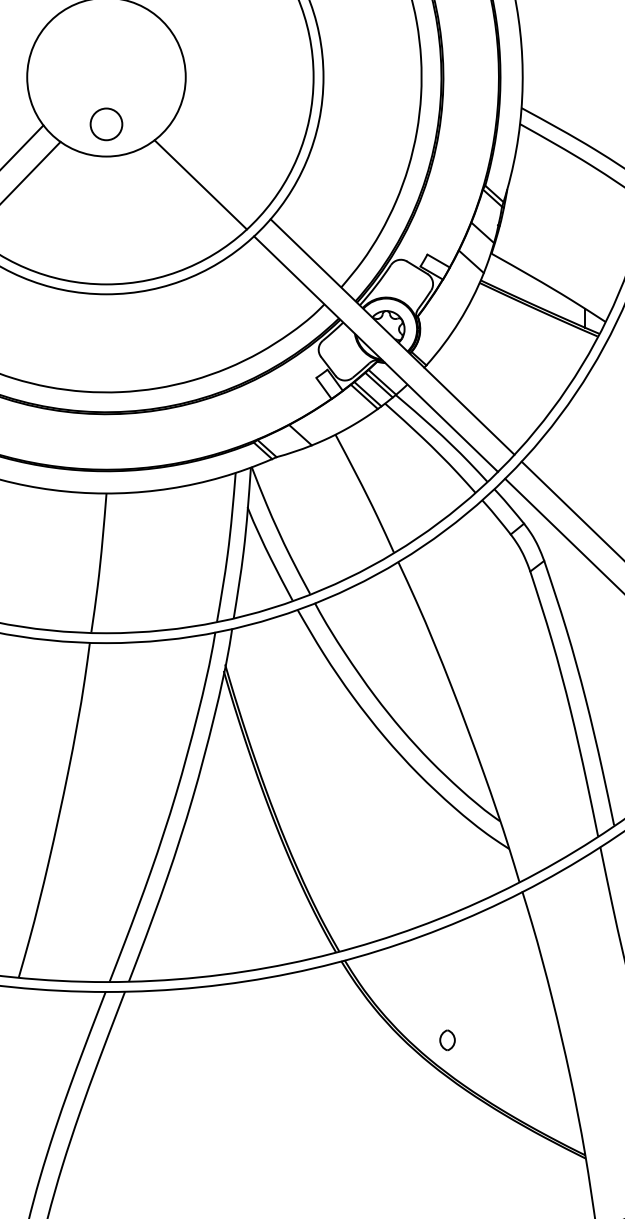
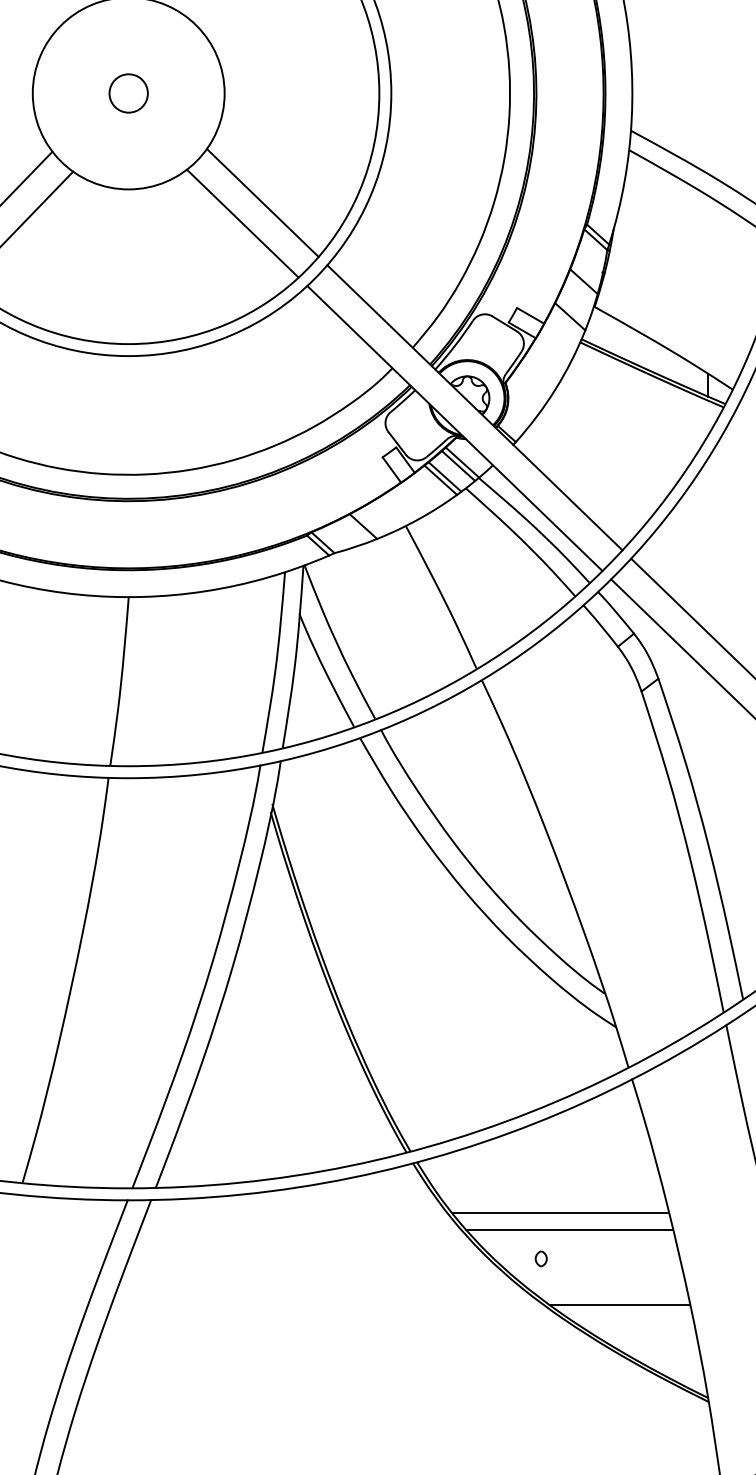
circle: (106, 124) -> (128, 93), moved
line: (217, 167) -> (262, 202), added
line: (463, 1002) -> (560, 1213), added
line: (470, 1016) -> (569, 1229), added
part: (446, 1040) -> (540, 1258), size x0.62
line: (512, 1078) -> (619, 1304), added

